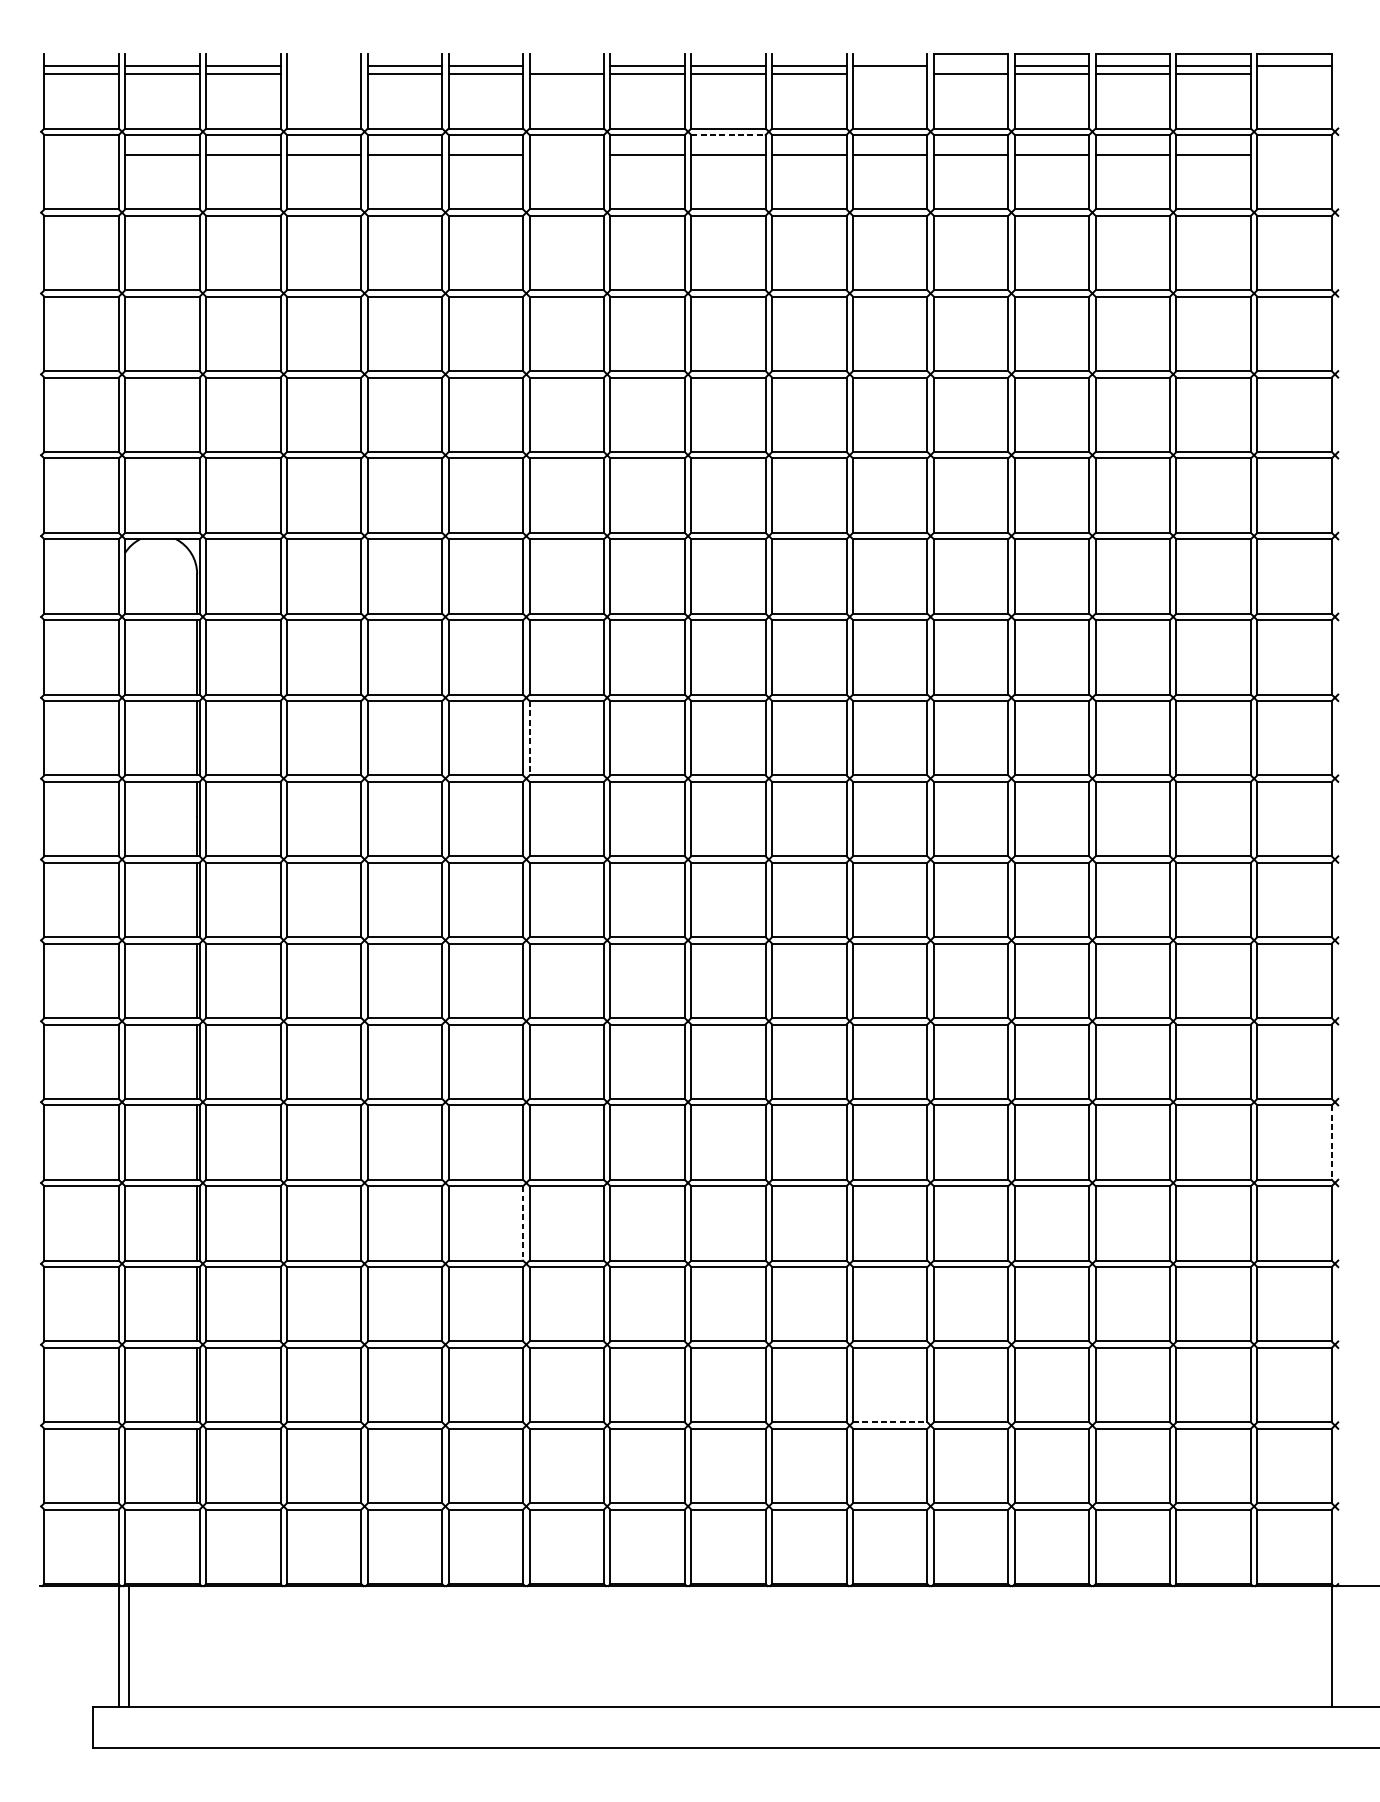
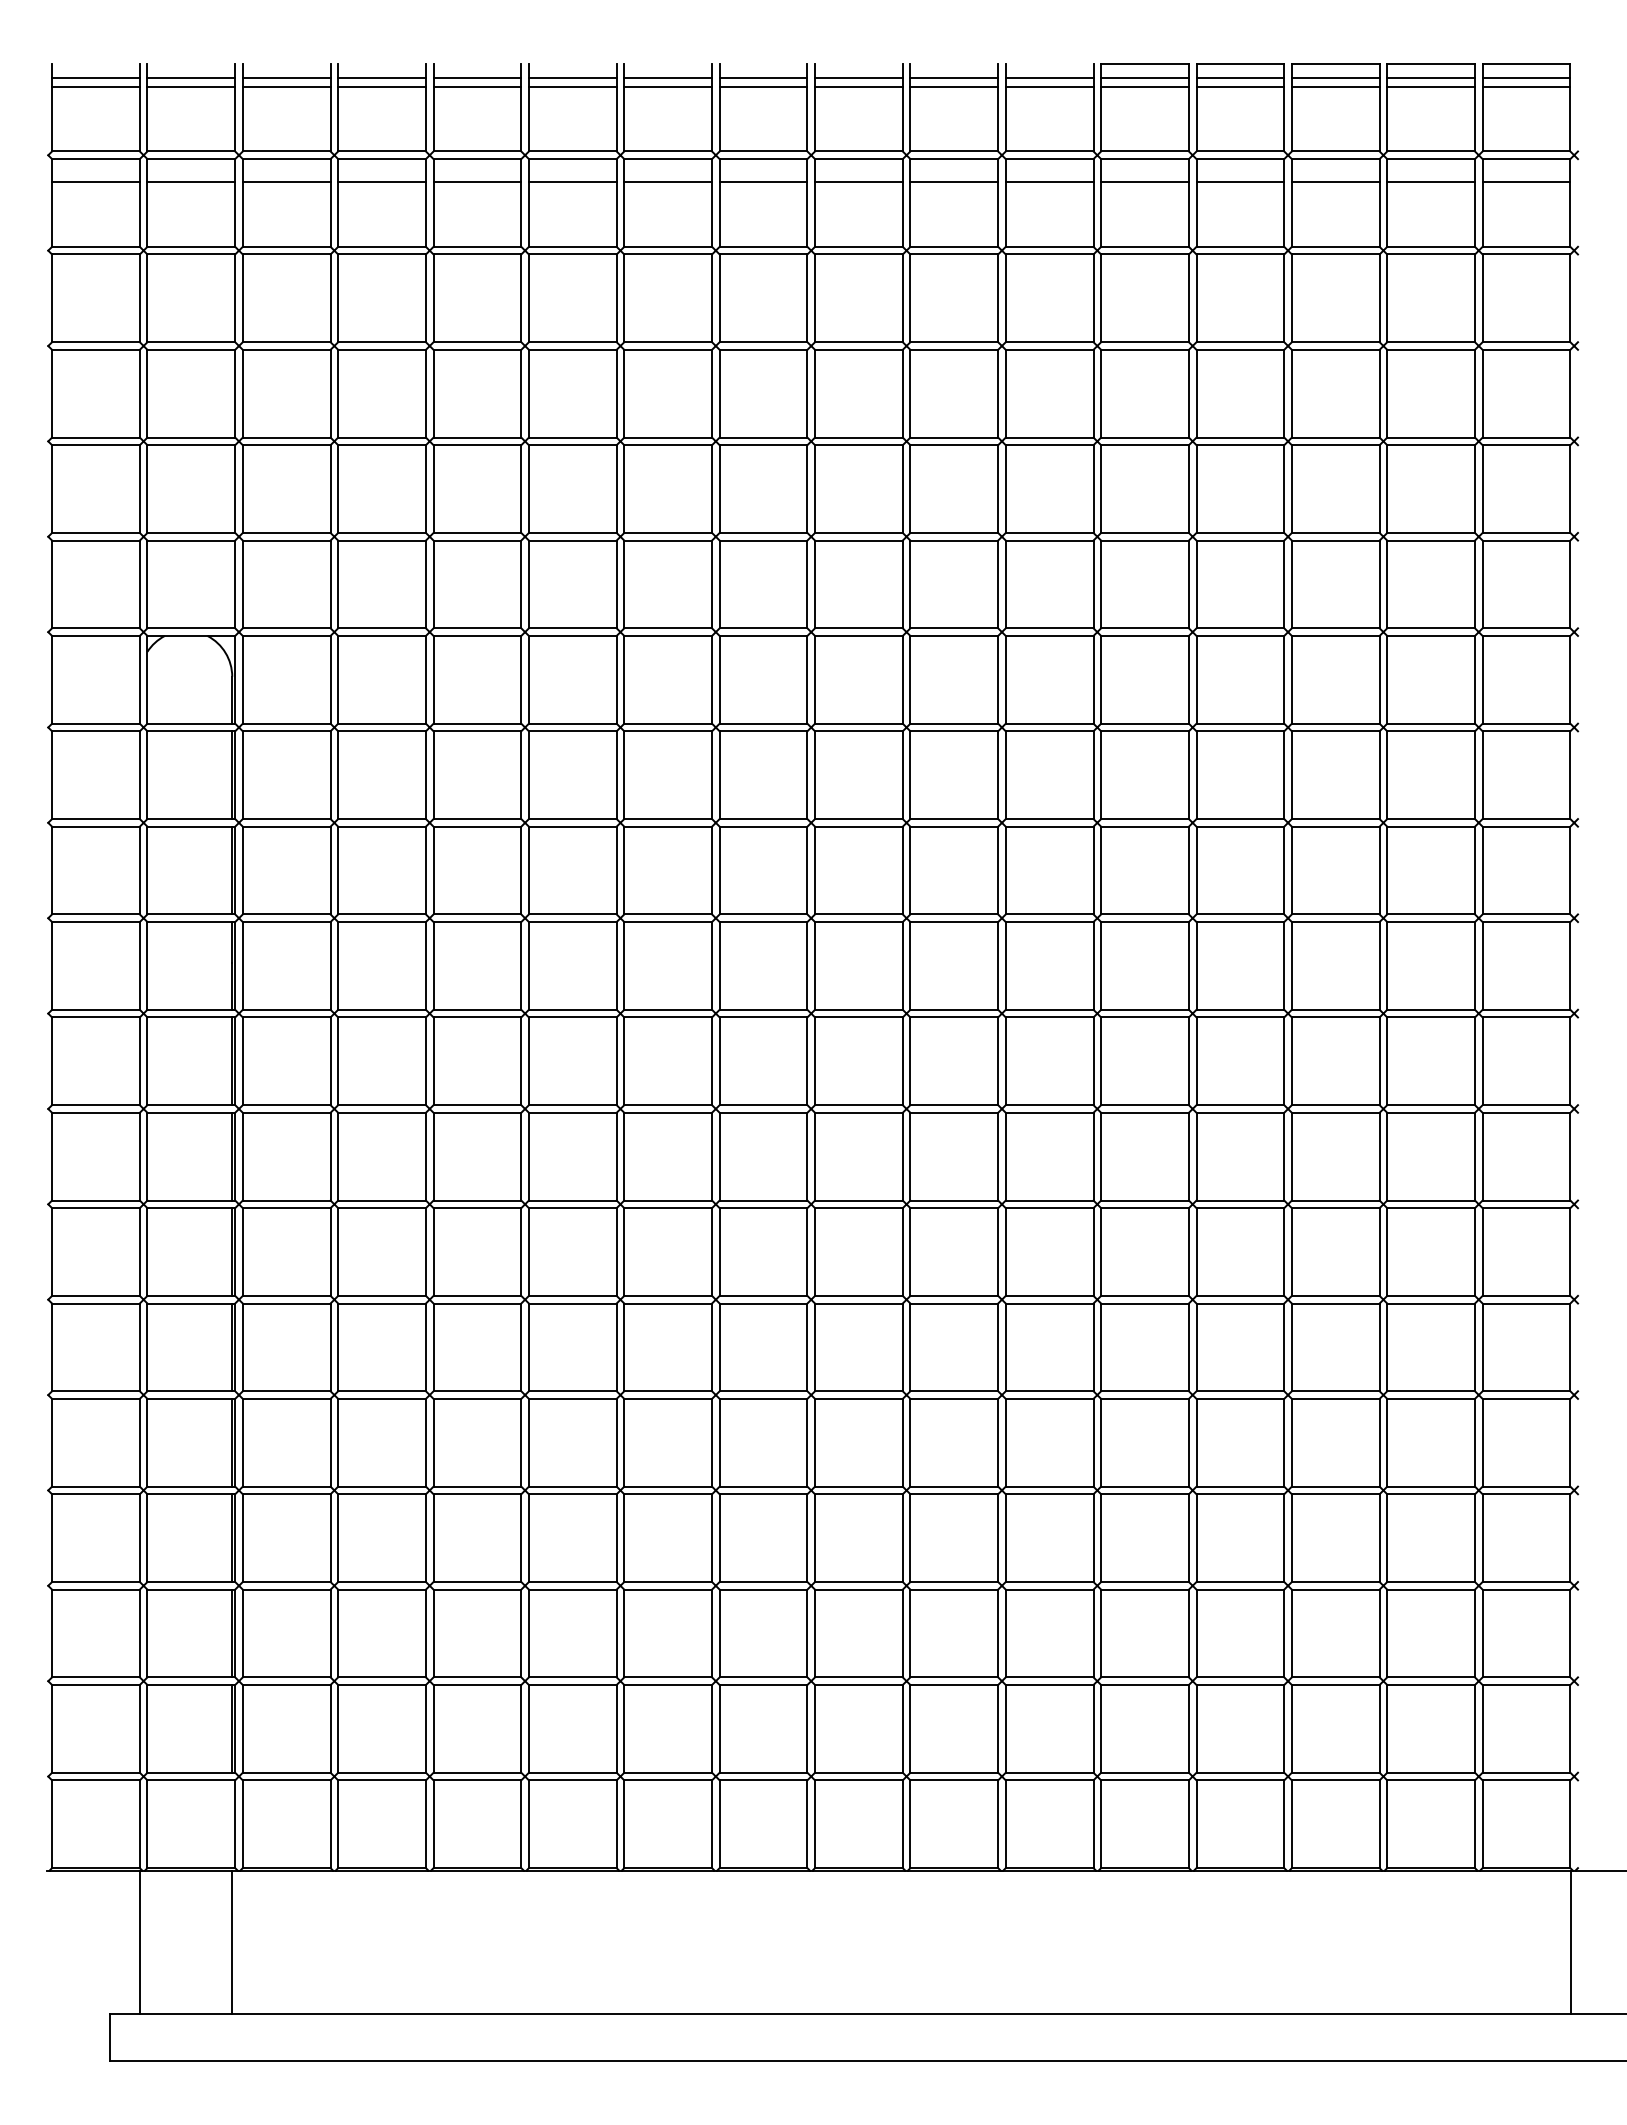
line: (323, 65) -> (381, 77), added
line: (567, 65) -> (668, 77), added
line: (970, 65) -> (1144, 77), added
line: (323, 74) -> (381, 87), added
line: (890, 74) -> (1049, 87), added
line: (1294, 74) -> (1526, 87), added
line: (728, 135) -> (858, 159), dashed -> solid
line: (81, 154) -> (95, 182), added
line: (567, 154) -> (668, 182), added
line: (1294, 154) -> (1526, 182), added
line: (529, 738) -> (624, 870), dashed -> solid
line: (1331, 1142) -> (1570, 1347), dashed -> solid
line: (522, 1223) -> (616, 1442), dashed -> solid
line: (890, 1422) -> (1049, 1677), dashed -> solid
line: (129, 1646) -> (232, 1941), moved

